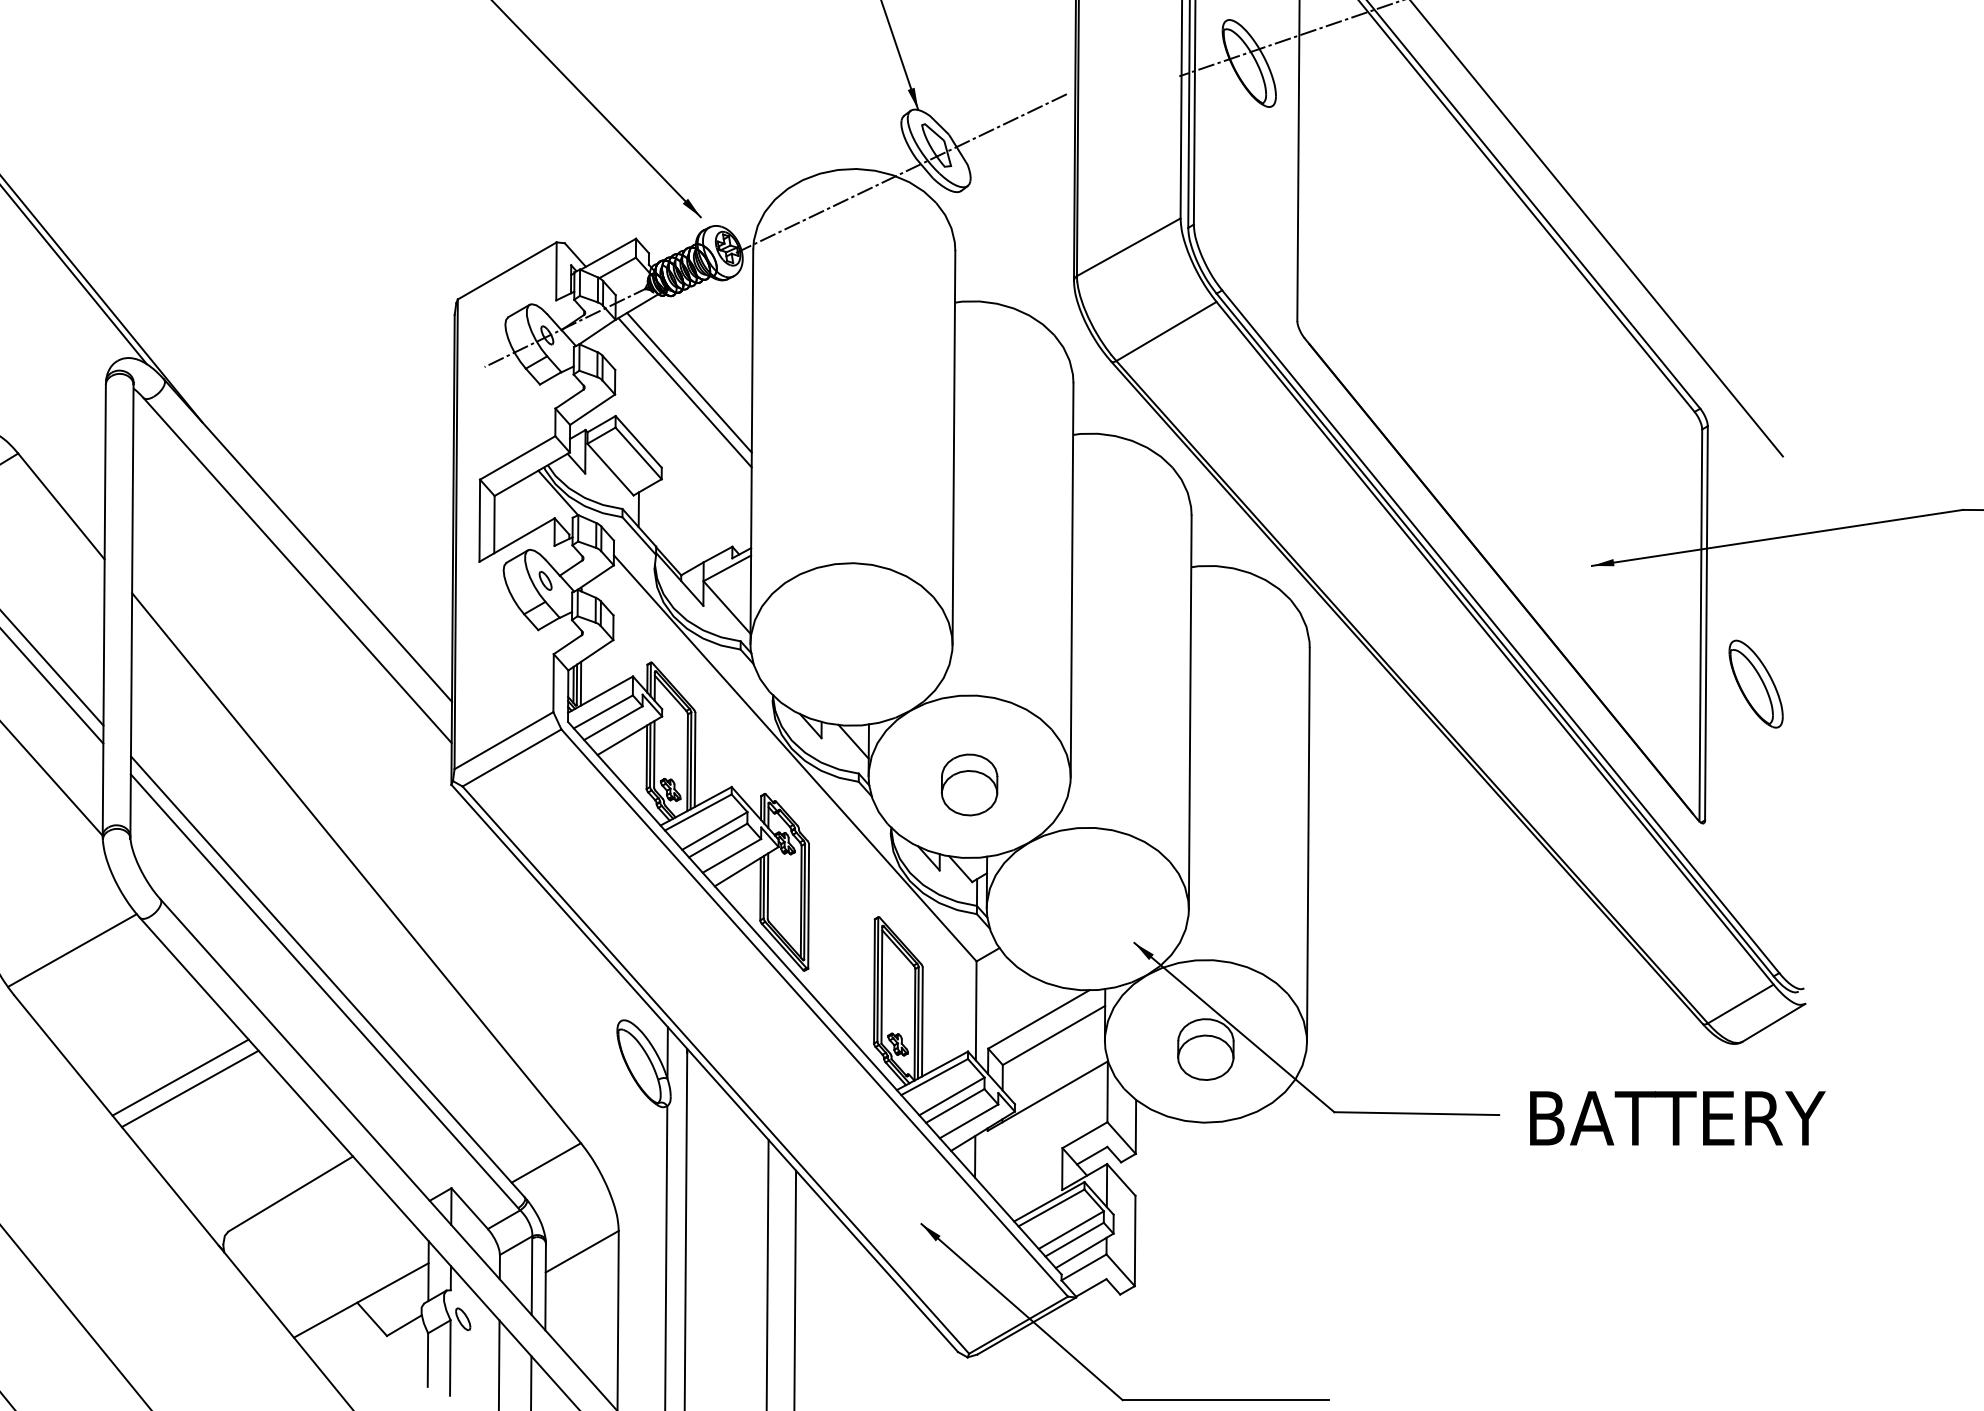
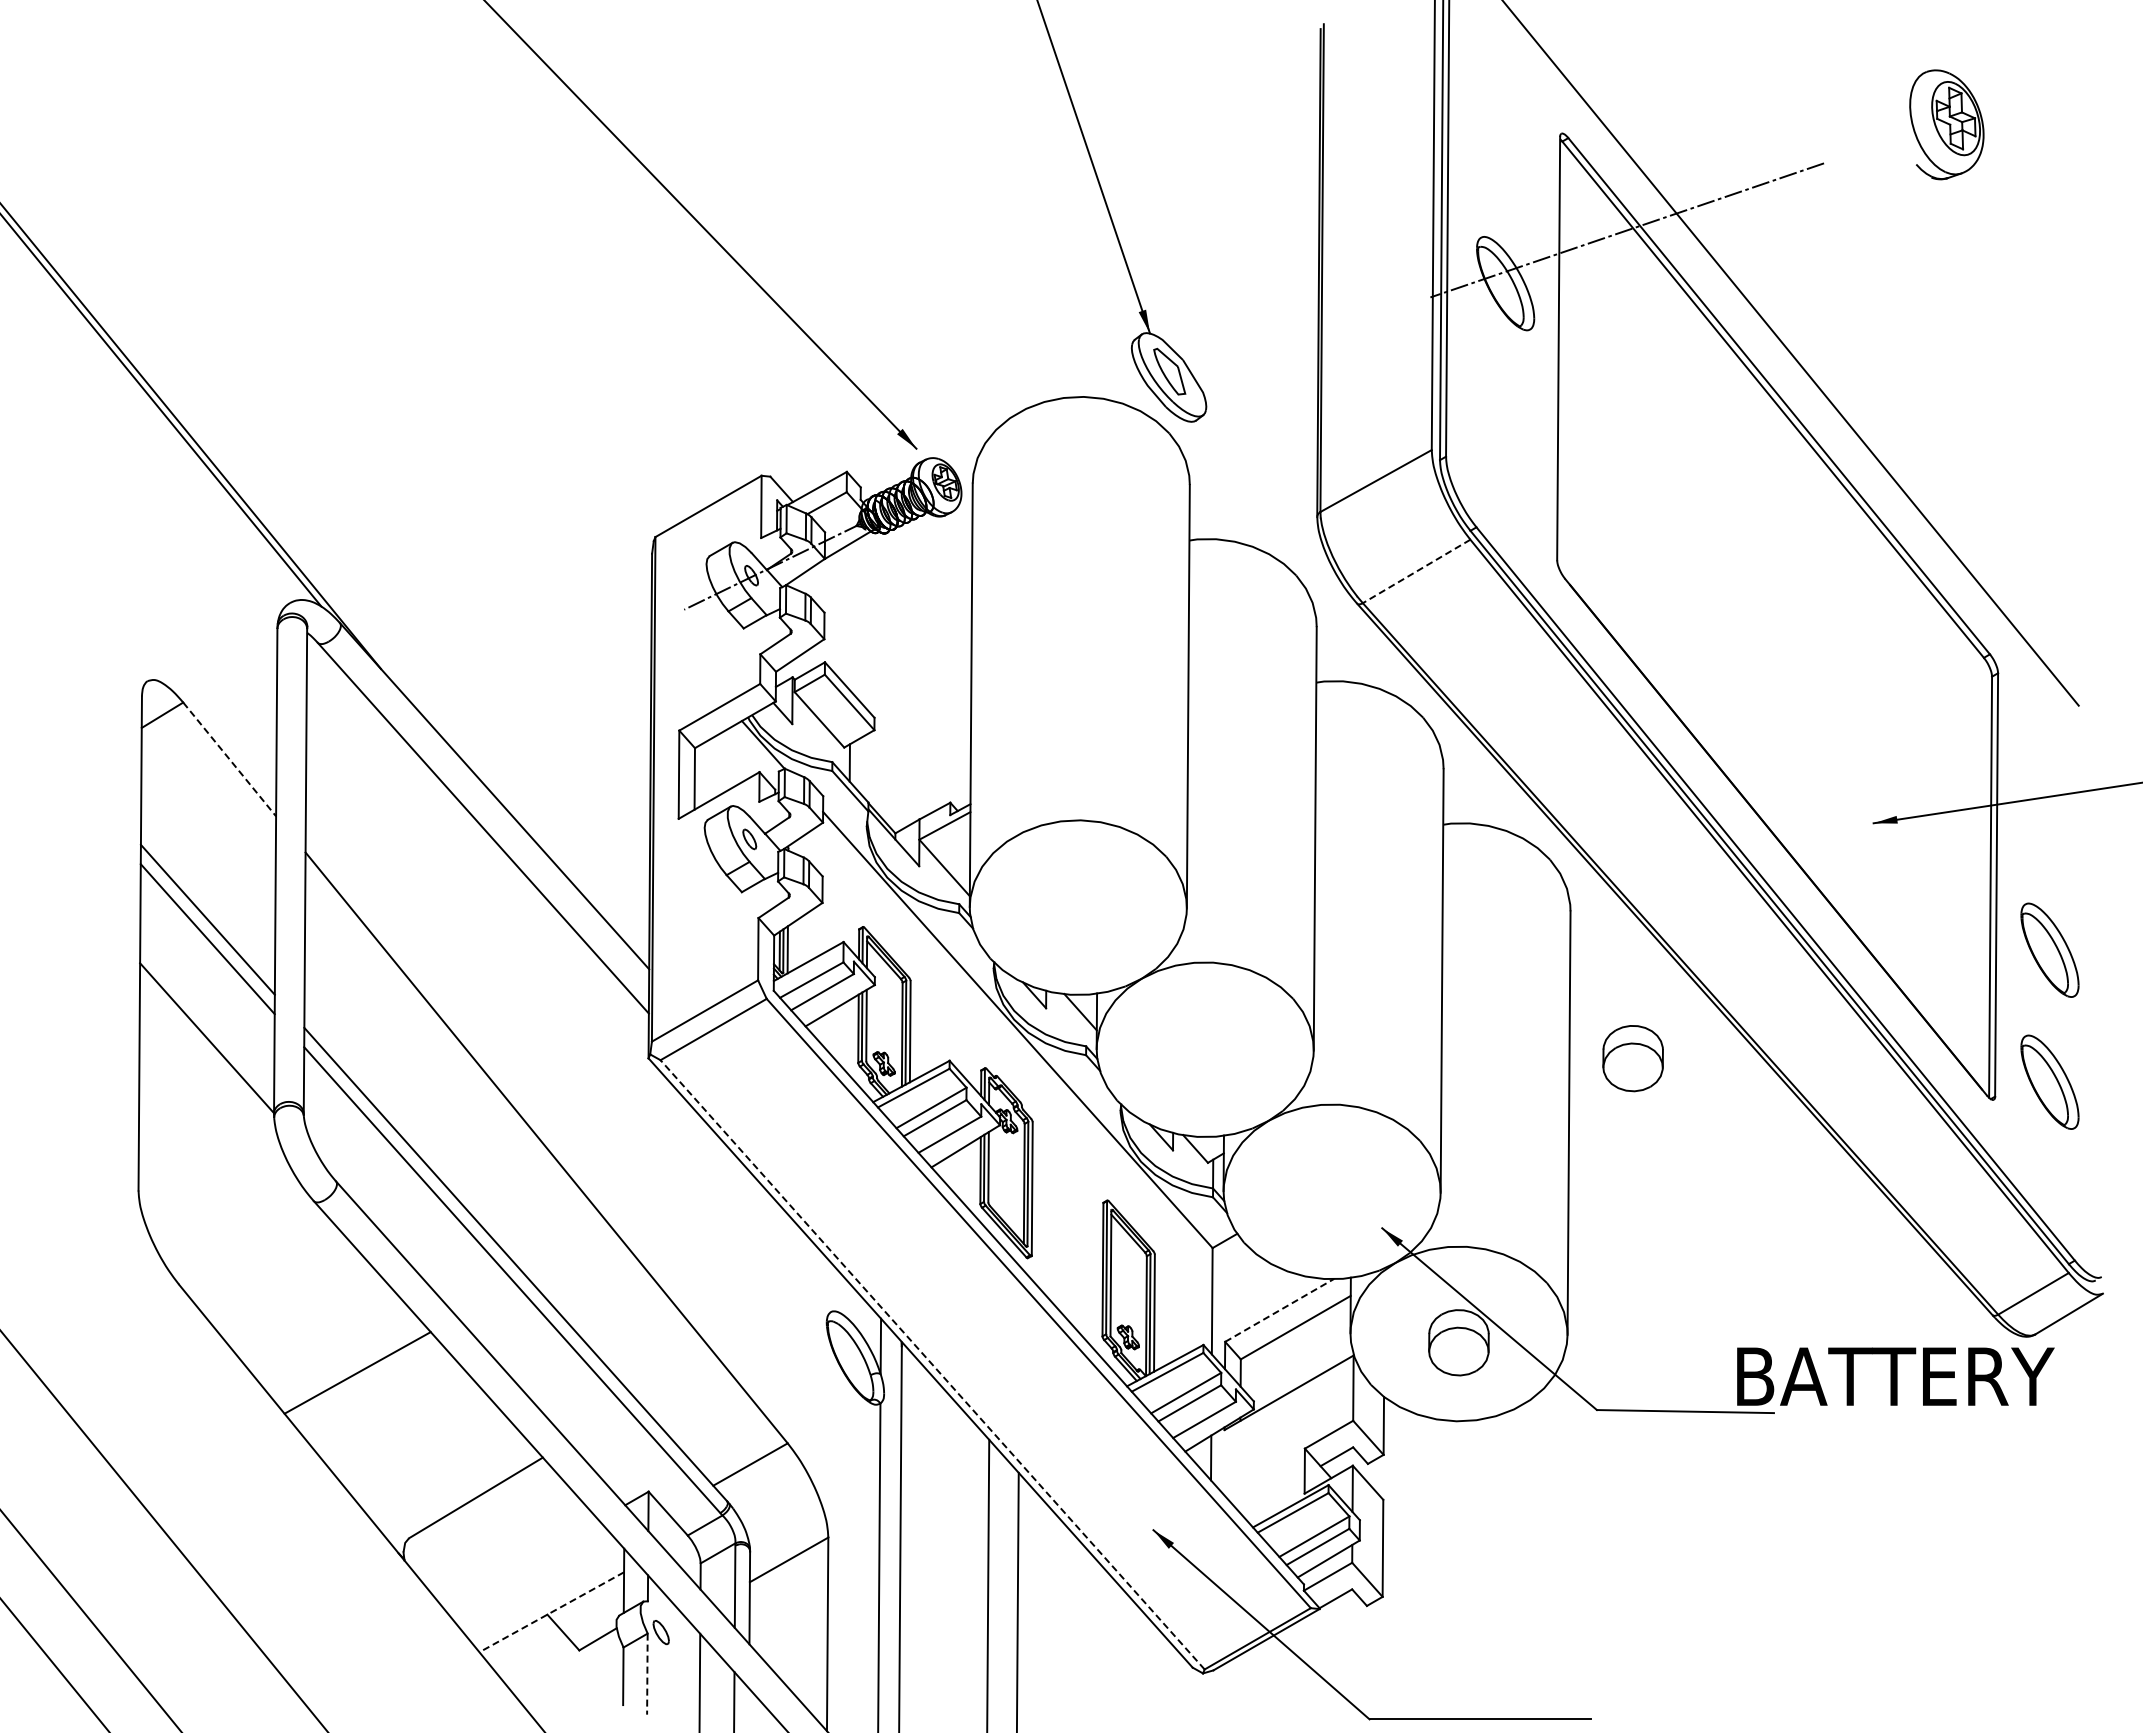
line: (900, 174) -> (1130, 402), removed
line: (1166, 331) -> (1416, 571), solid -> dashed
line: (689, 382) -> (904, 626), removed
line: (685, 392) -> (899, 637), removed
line: (62, 506) -> (230, 759), solid -> dashed
part: (968, 784) -> (1632, 1058), moved
part: (1755, 806) -> (2049, 1081), added
line: (72, 950) -> (241, 1236), removed
line: (1038, 1019) -> (1279, 1310), solid -> dashed
line: (715, 1069) -> (932, 1364), solid -> dashed
line: (189, 1089) -> (367, 1385), removed
text: (1677, 1118) -> (1895, 1376), moved
line: (361, 1300) -> (551, 1612), solid -> dashed
line: (450, 1358) -> (647, 1674), solid -> dashed

